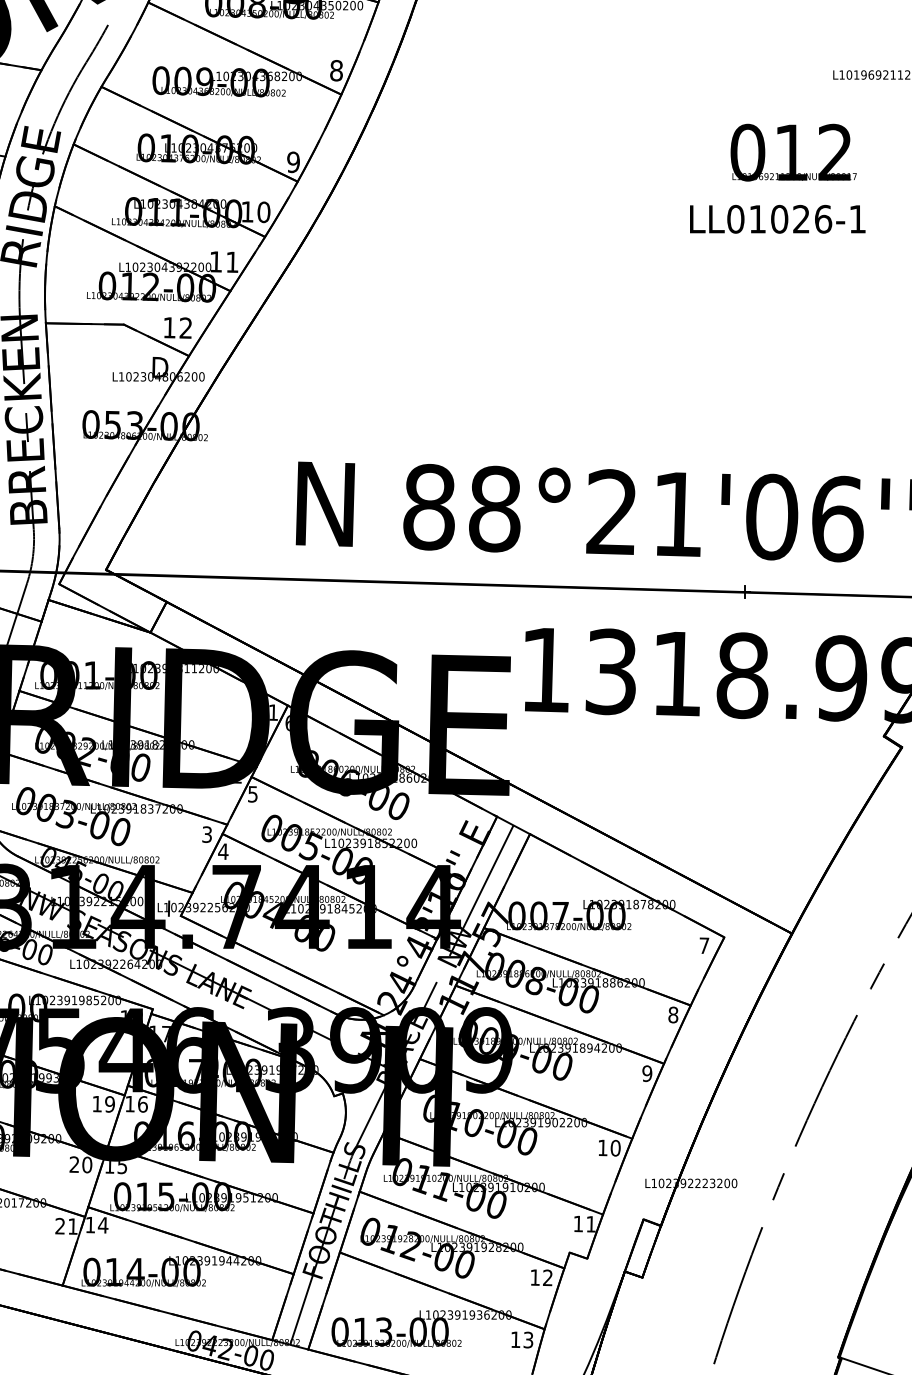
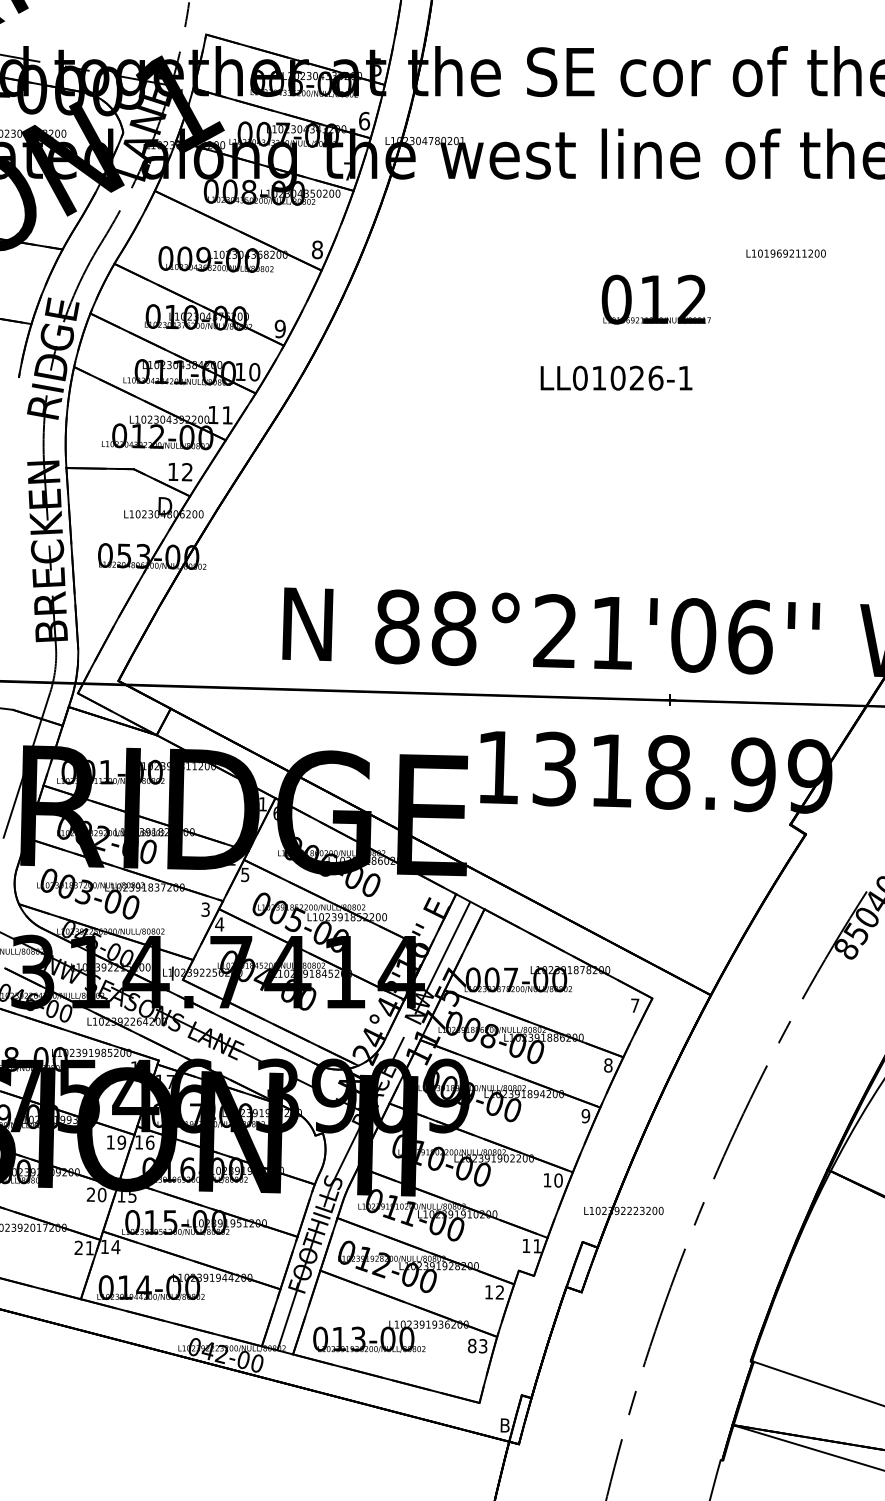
text: (792, 152) -> (655, 299), moved
text: (777, 218) -> (616, 377), moved
text: (516, 1339) -> (472, 1345), 13 -> 83

